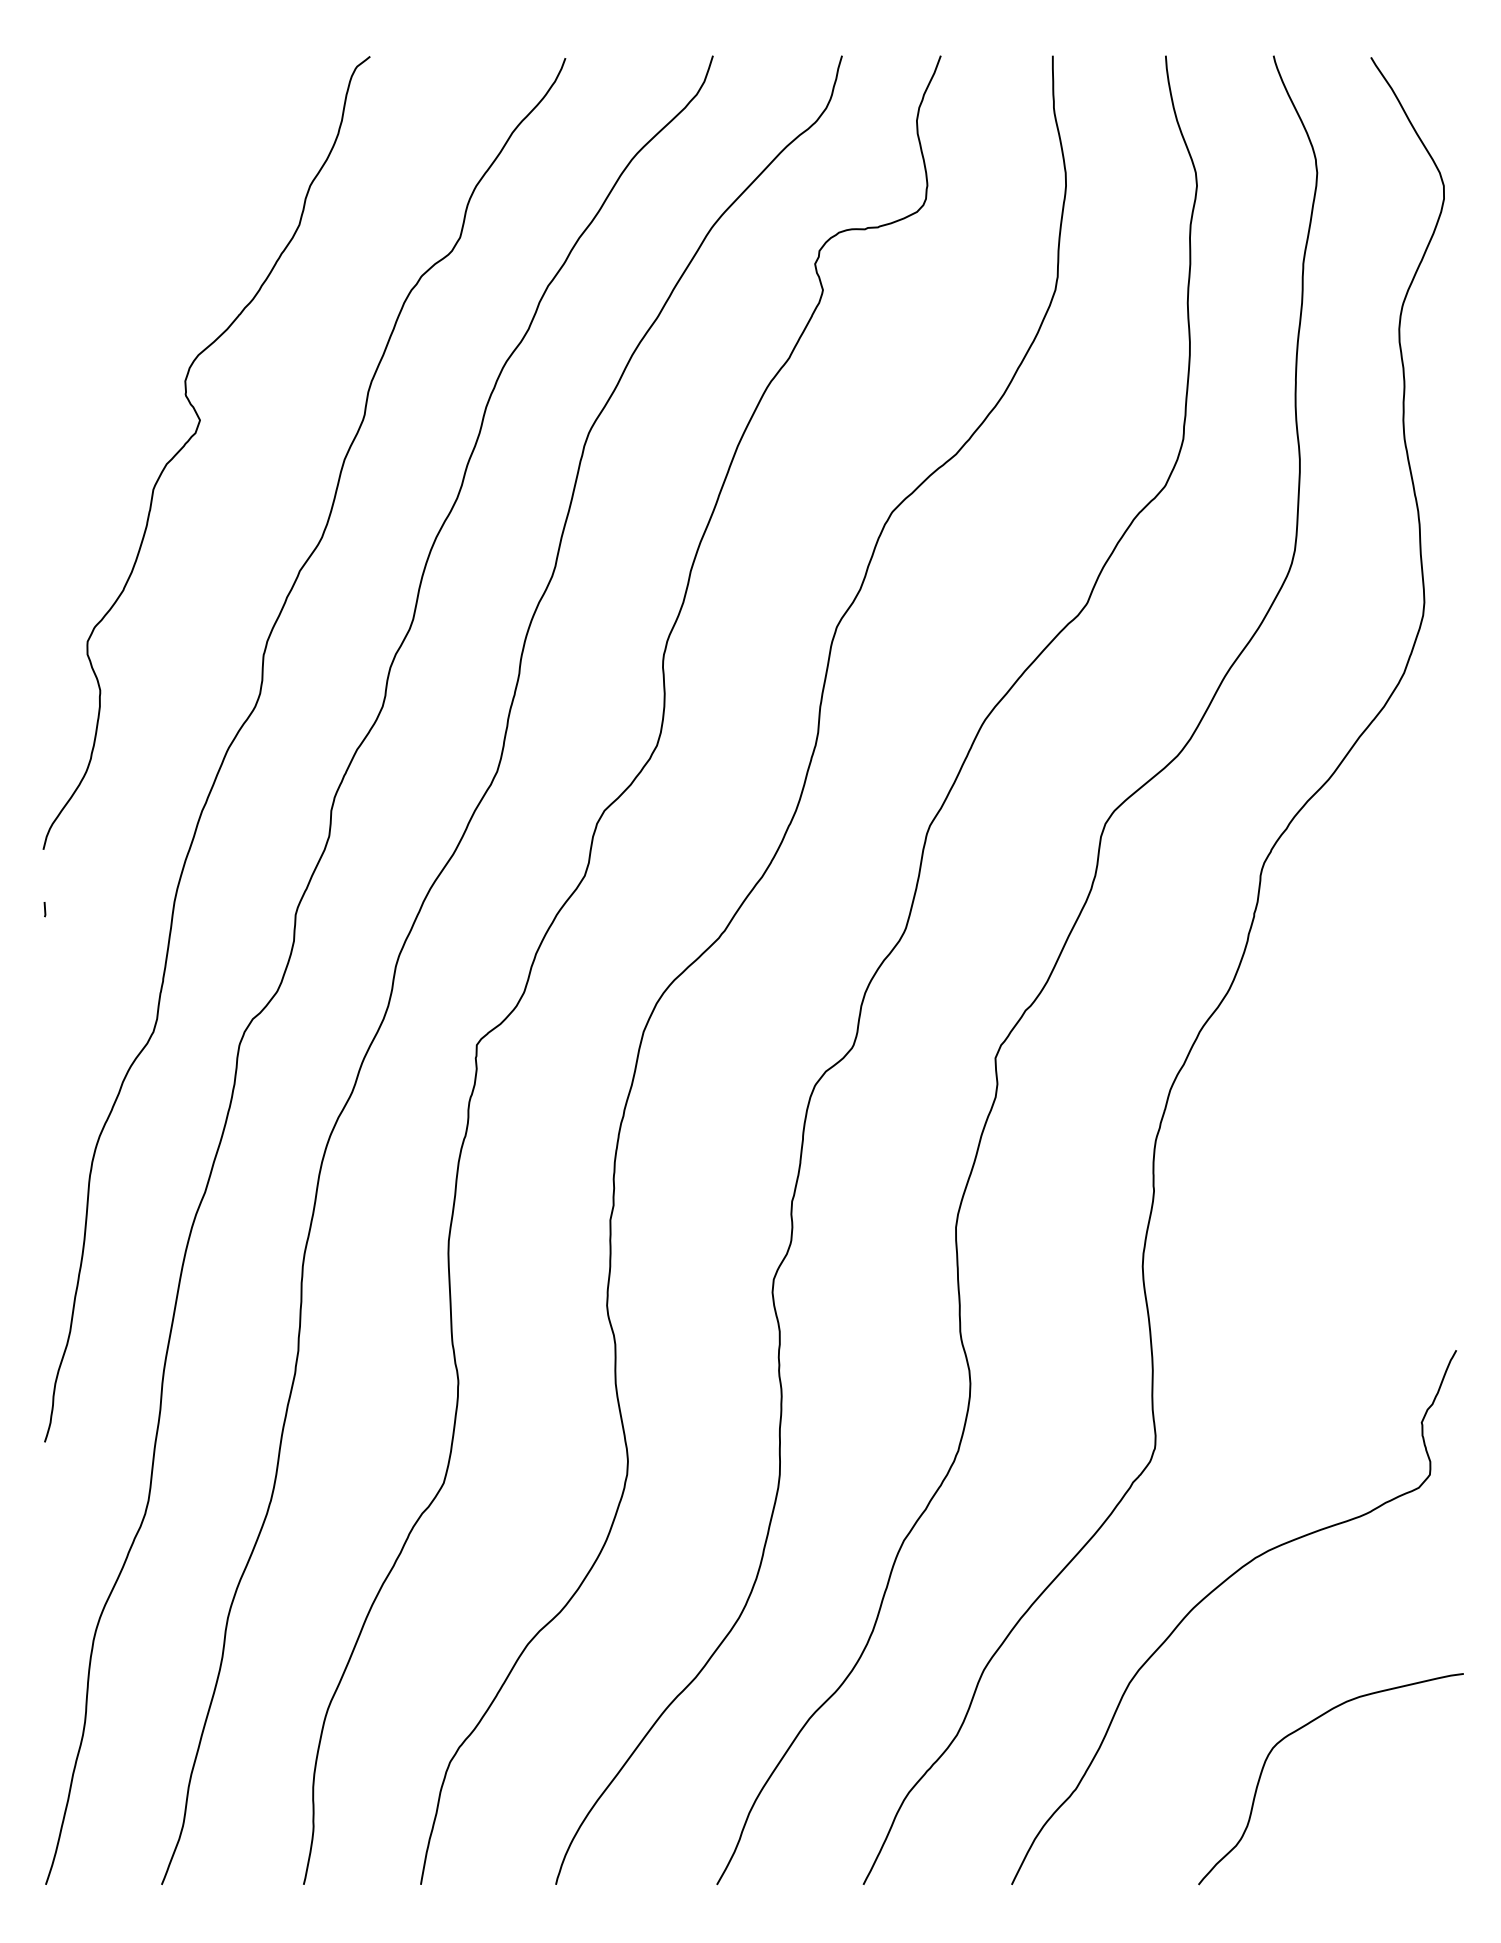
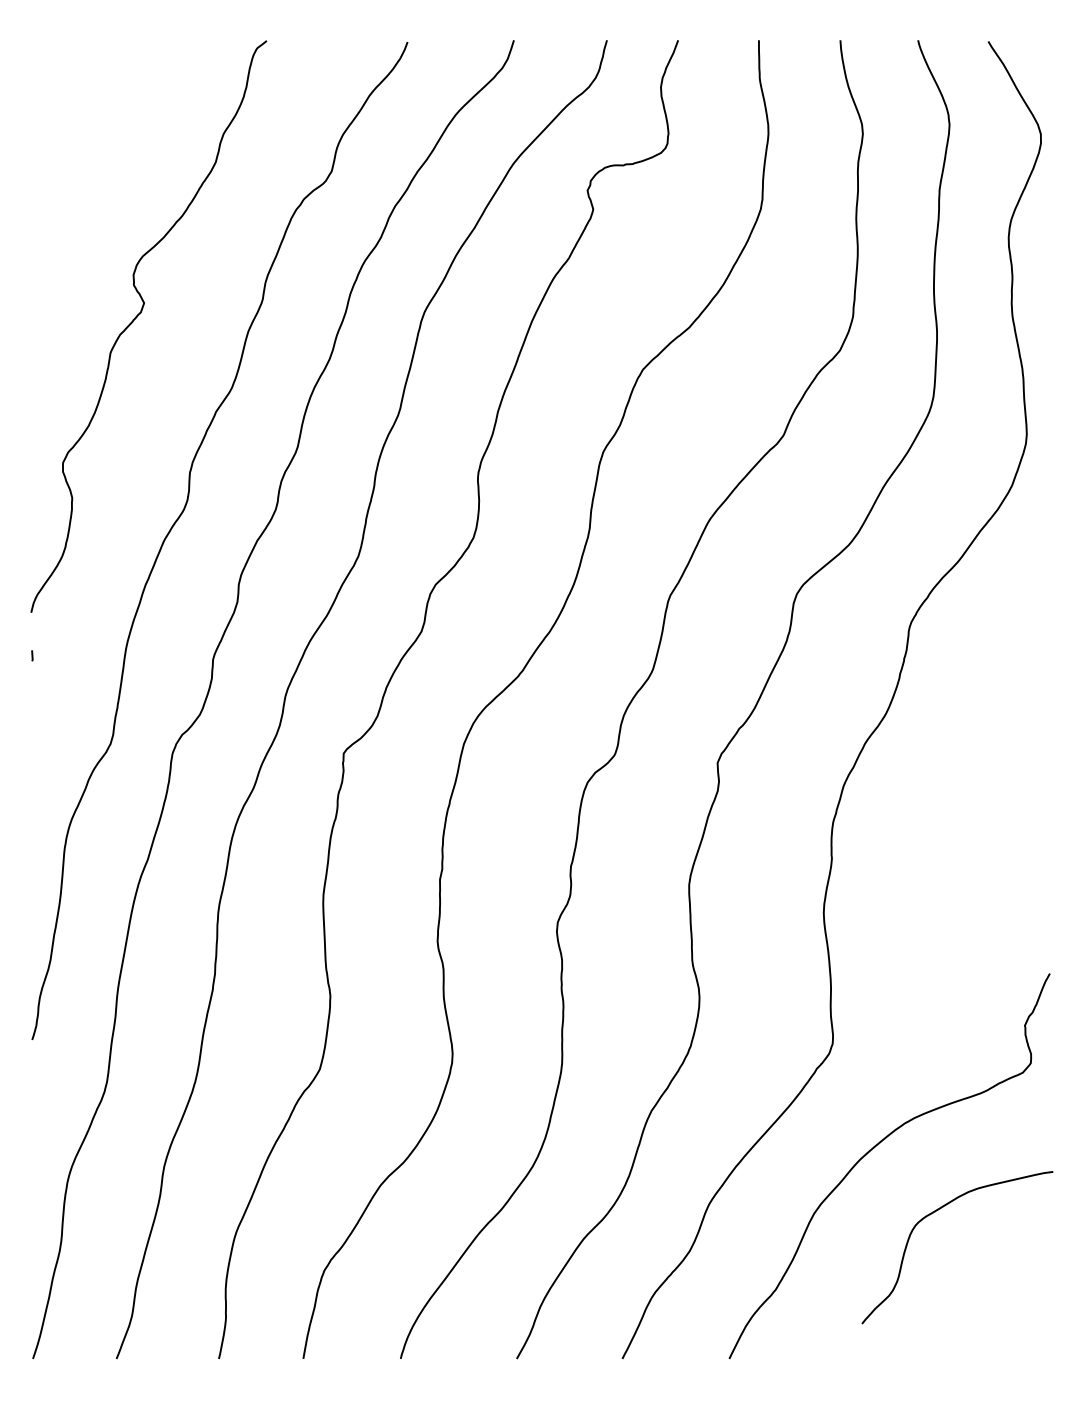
curve: (1300, 1730) -> (935, 1212), moved

